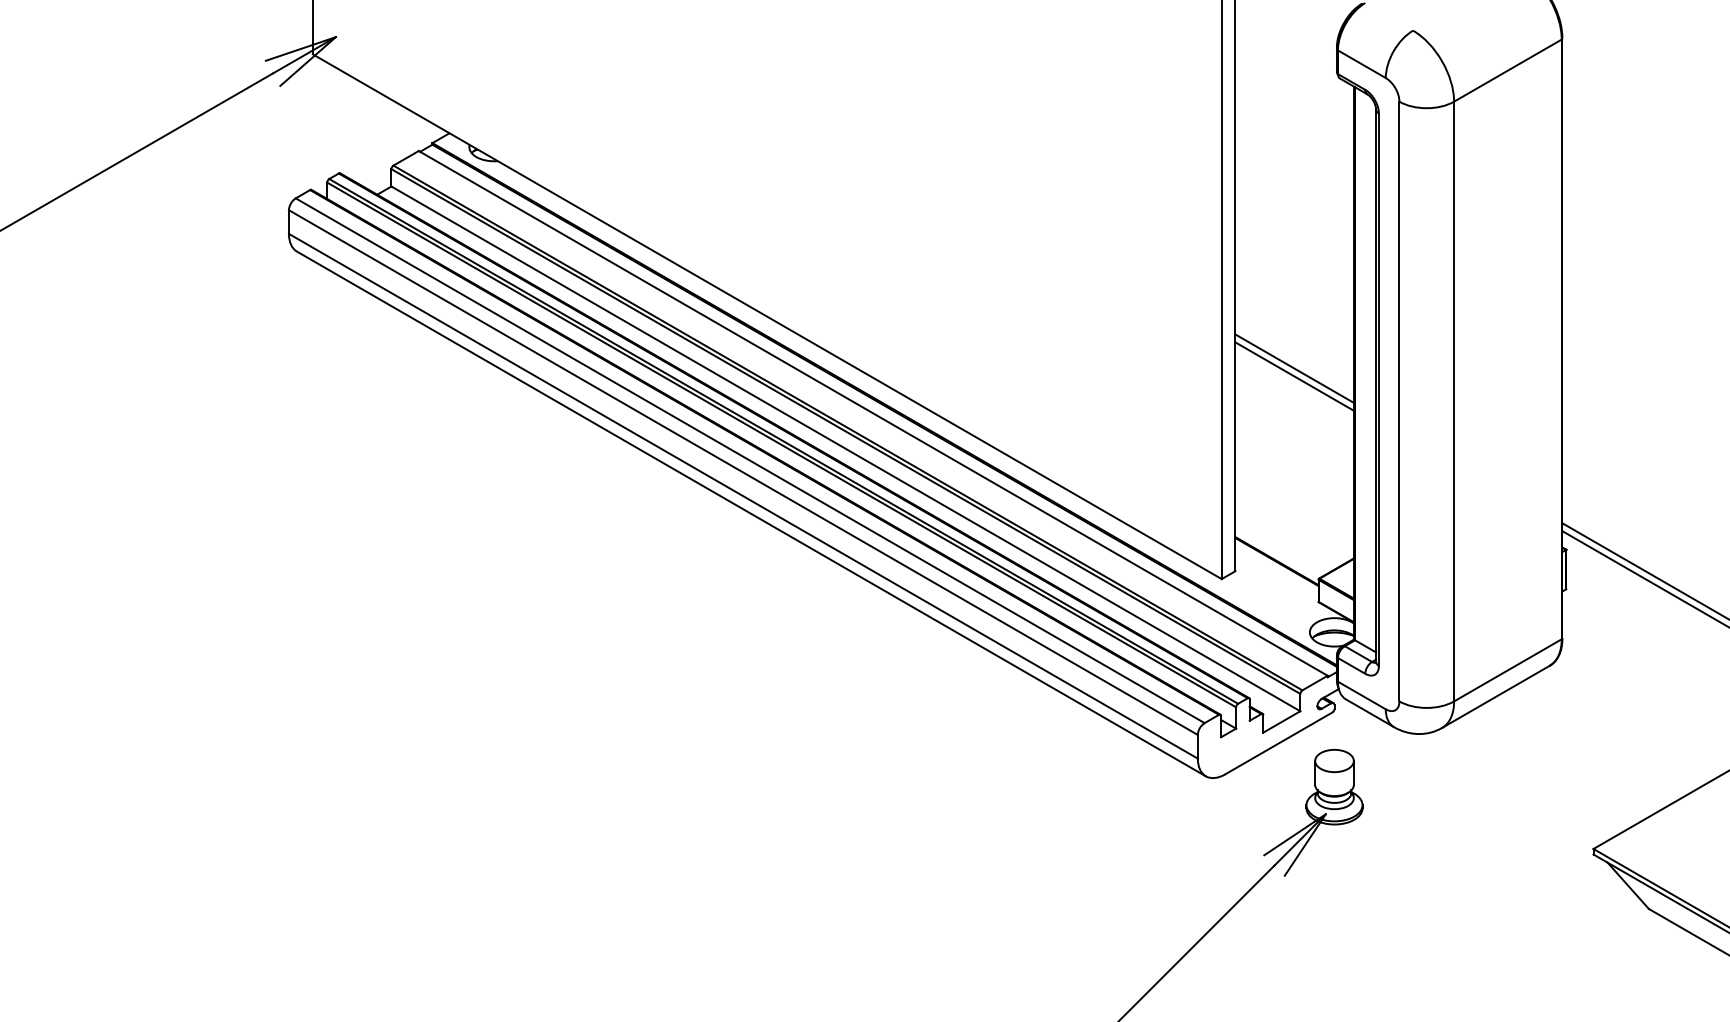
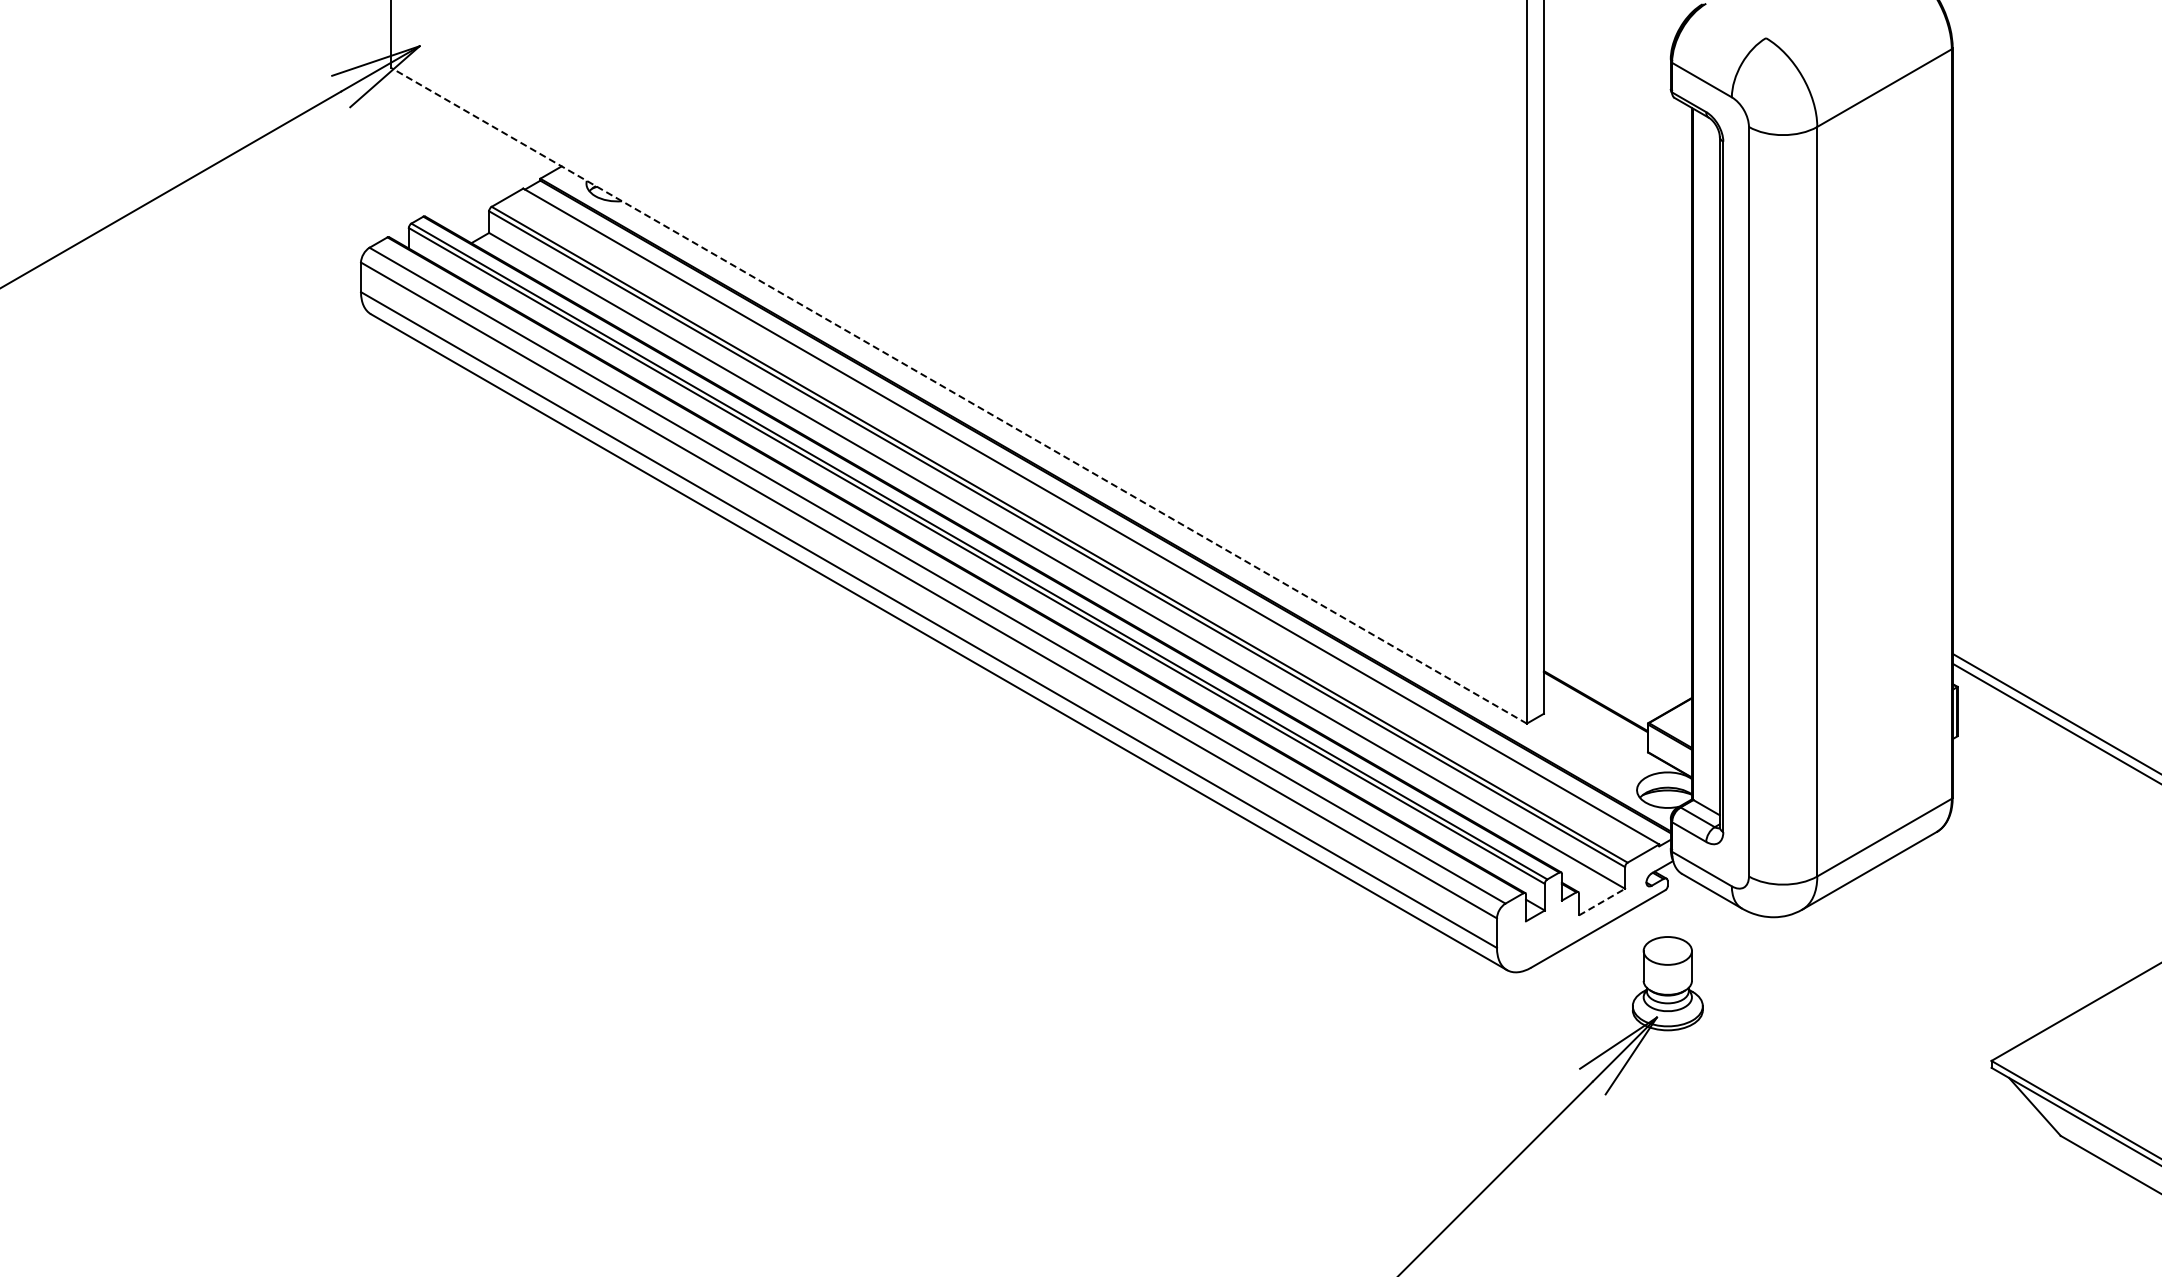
line: (766, 316) -> (958, 395), solid -> dashed
line: (1294, 368) -> (1617, 460), removed
line: (1294, 376) -> (1617, 470), removed
line: (1282, 722) -> (1602, 902), solid -> dashed

